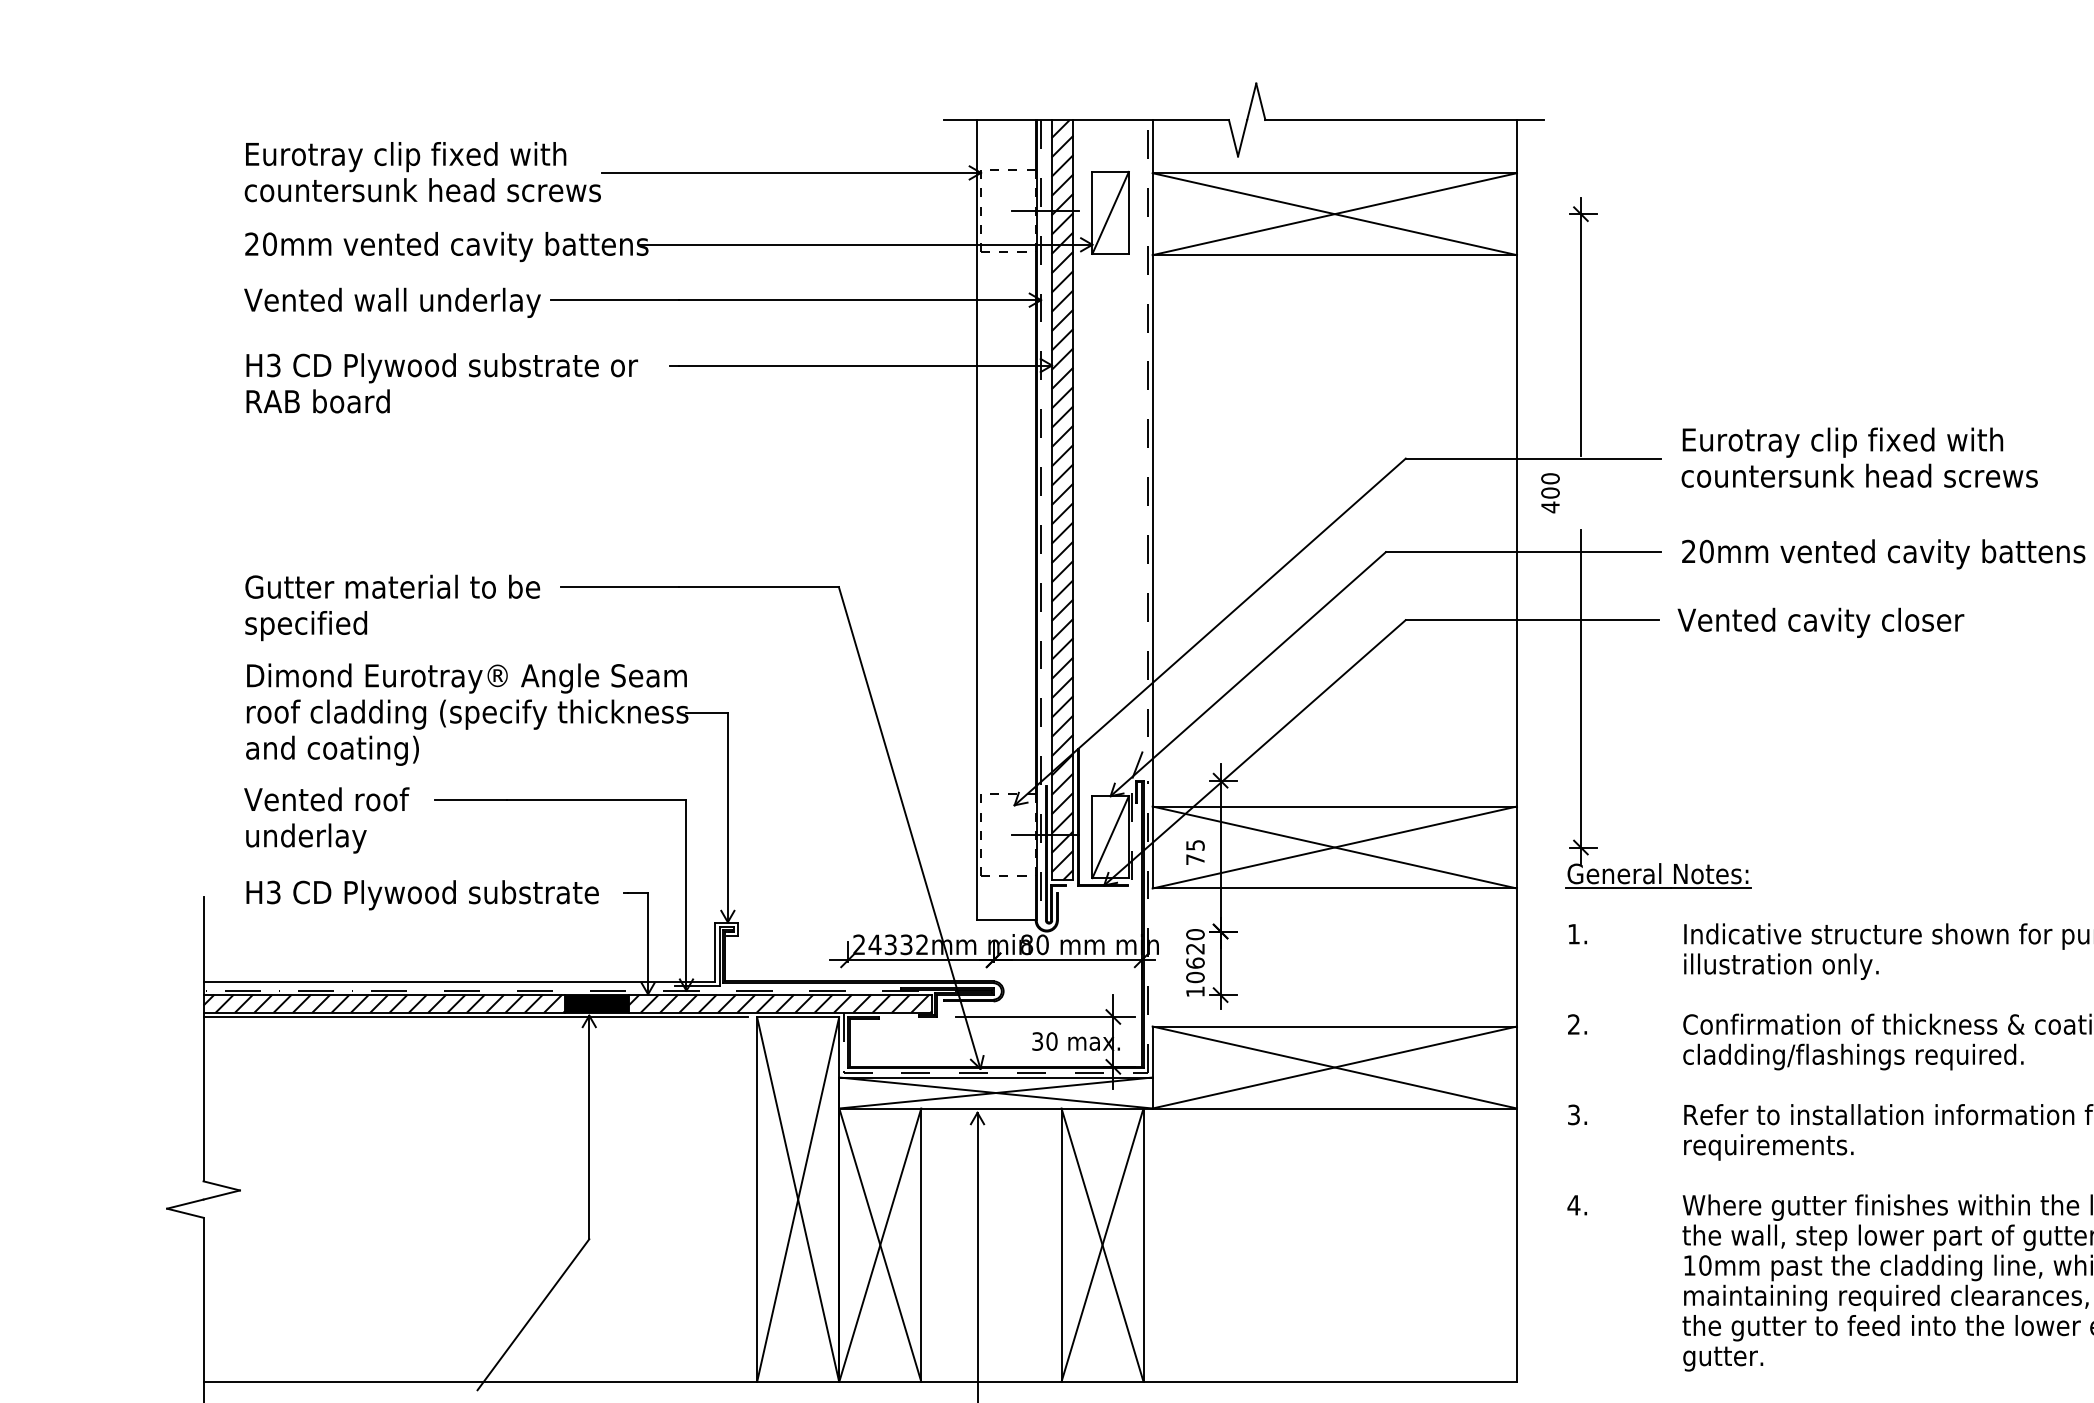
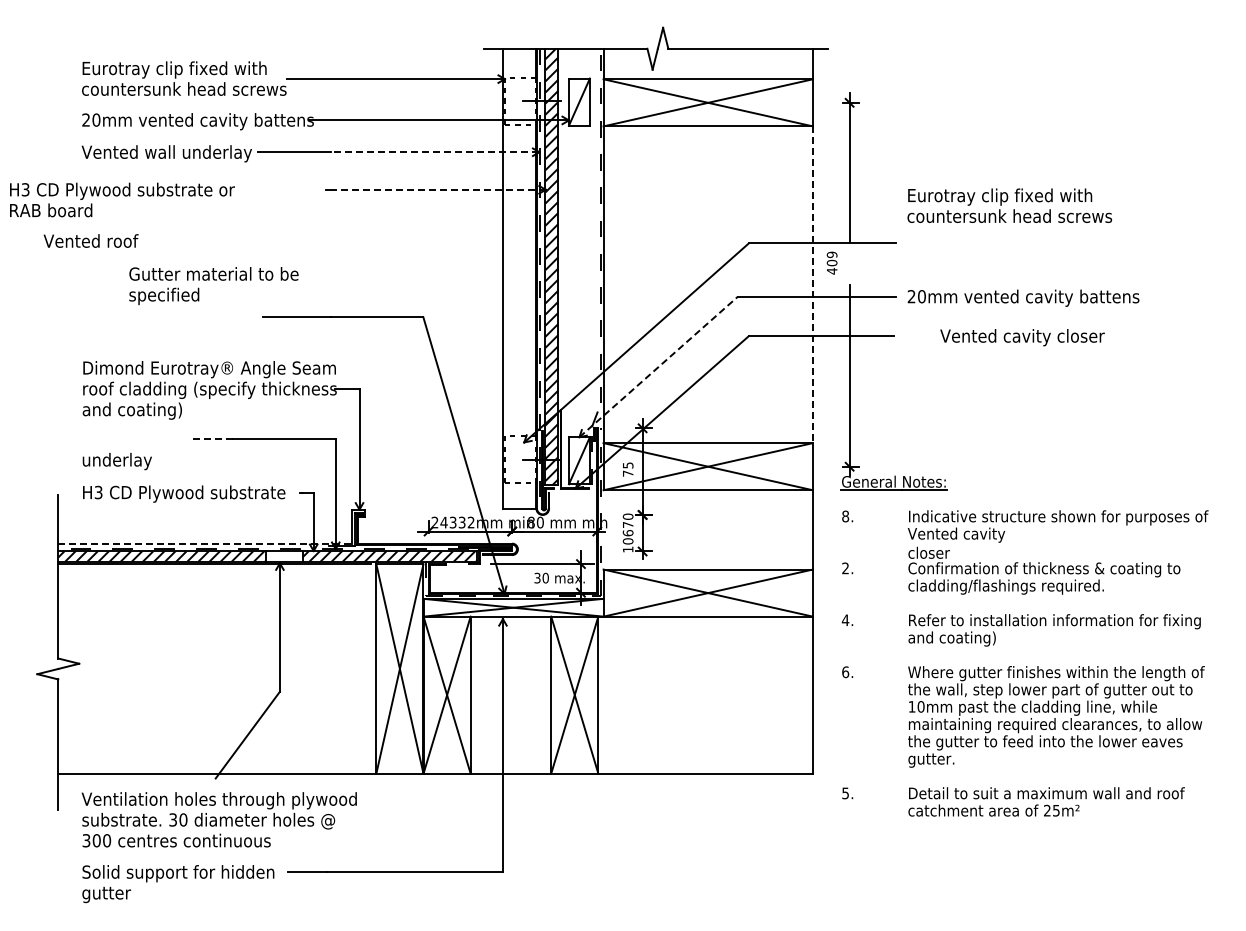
line: (858, 300) -> (434, 152), solid -> dashed
line: (865, 365) -> (438, 189), solid -> dashed
text: (442, 382) -> (122, 199), moved
text: (1859, 457) -> (1009, 205), moved
text: (1551, 479) -> (832, 255), 400^_ -> 409^_
line: (1516, 532) -> (812, 285), solid -> dashed
text: (391, 606) -> (213, 285), moved
text: (1820, 622) -> (1022, 337), moved
line: (1248, 674) -> (658, 367), solid -> dashed
text: (325, 798) -> (90, 240), moved
line: (470, 800) -> (211, 439), solid -> dashed
text: (1573, 934) -> (845, 516), 1. -> 8.
text: (1194, 949) -> (627, 525), 10620 -> 10670
text: (1779, 979) -> (963, 542), illustration only. -> Vented cavity closer
line: (459, 981) -> (205, 543), solid -> dashed
fill: (595, 1003) -> (283, 556), removed
text: (1573, 1115) -> (845, 620), 3. -> 4.
text: (1768, 1146) -> (957, 638), requirements. -> and coating)
text: (1573, 1205) -> (845, 672), 4. -> 6.

